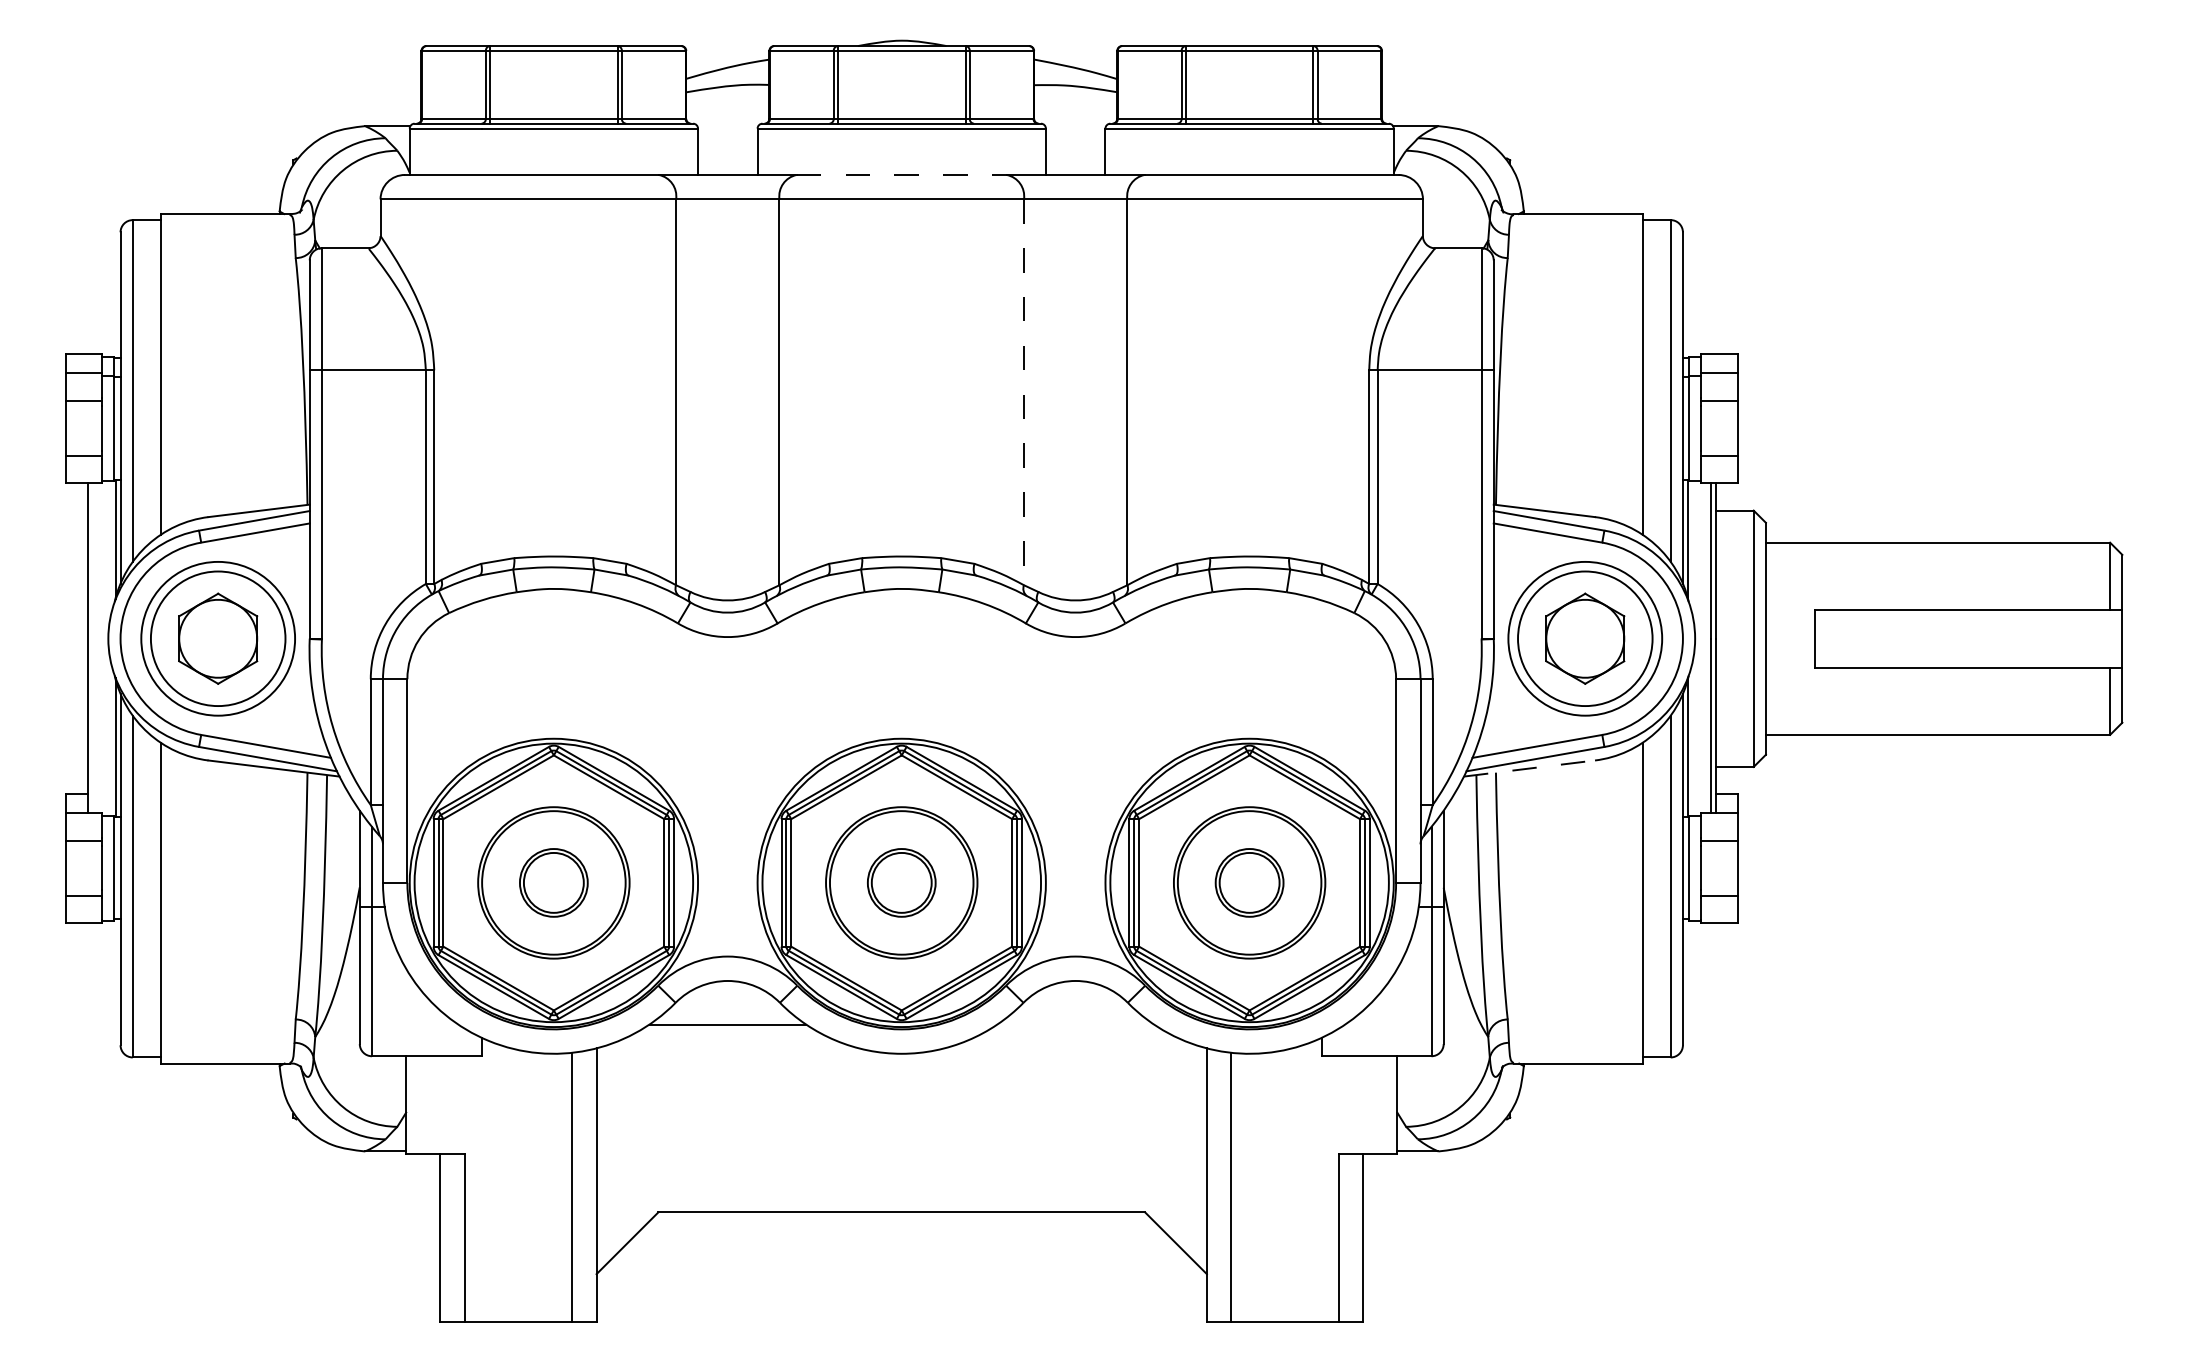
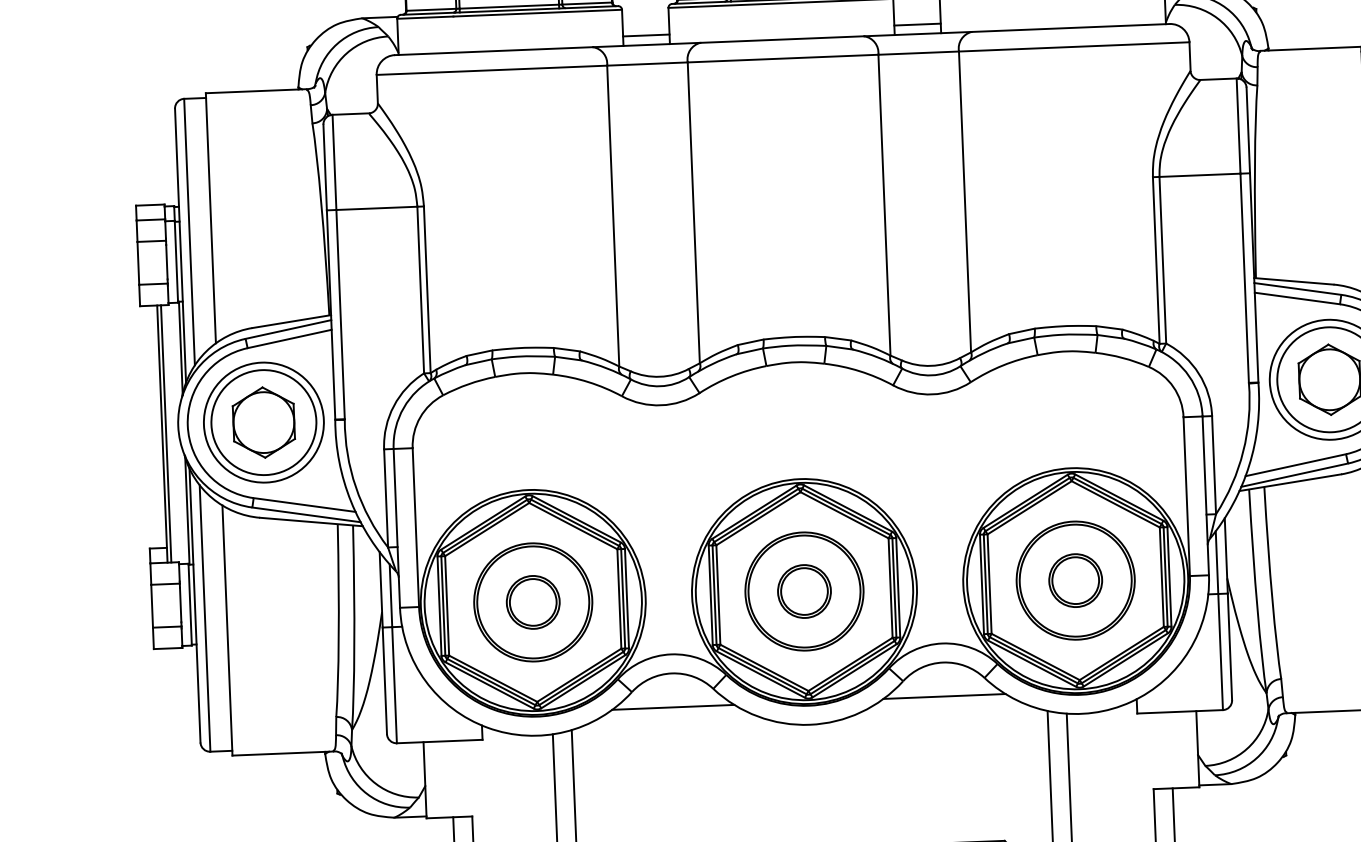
line: (727, 162) -> (646, 35), added
line: (1075, 162) -> (917, 24), added
line: (902, 174) -> (782, 39), dashed -> solid
line: (1024, 392) -> (884, 205), dashed -> solid
line: (92, 648) -> (166, 434), added
line: (1529, 768) -> (1290, 482), dashed -> solid
line: (1075, 1024) -> (944, 696), added

